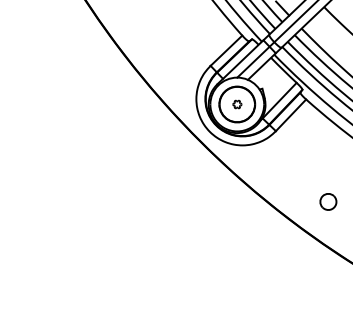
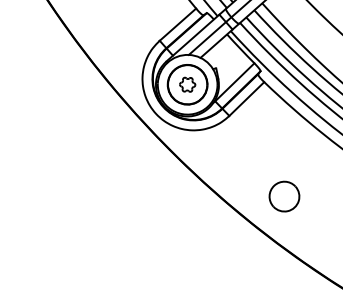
part: (237, 104) -> (187, 84), size x1.67
part: (328, 201) -> (284, 196), size x1.67

